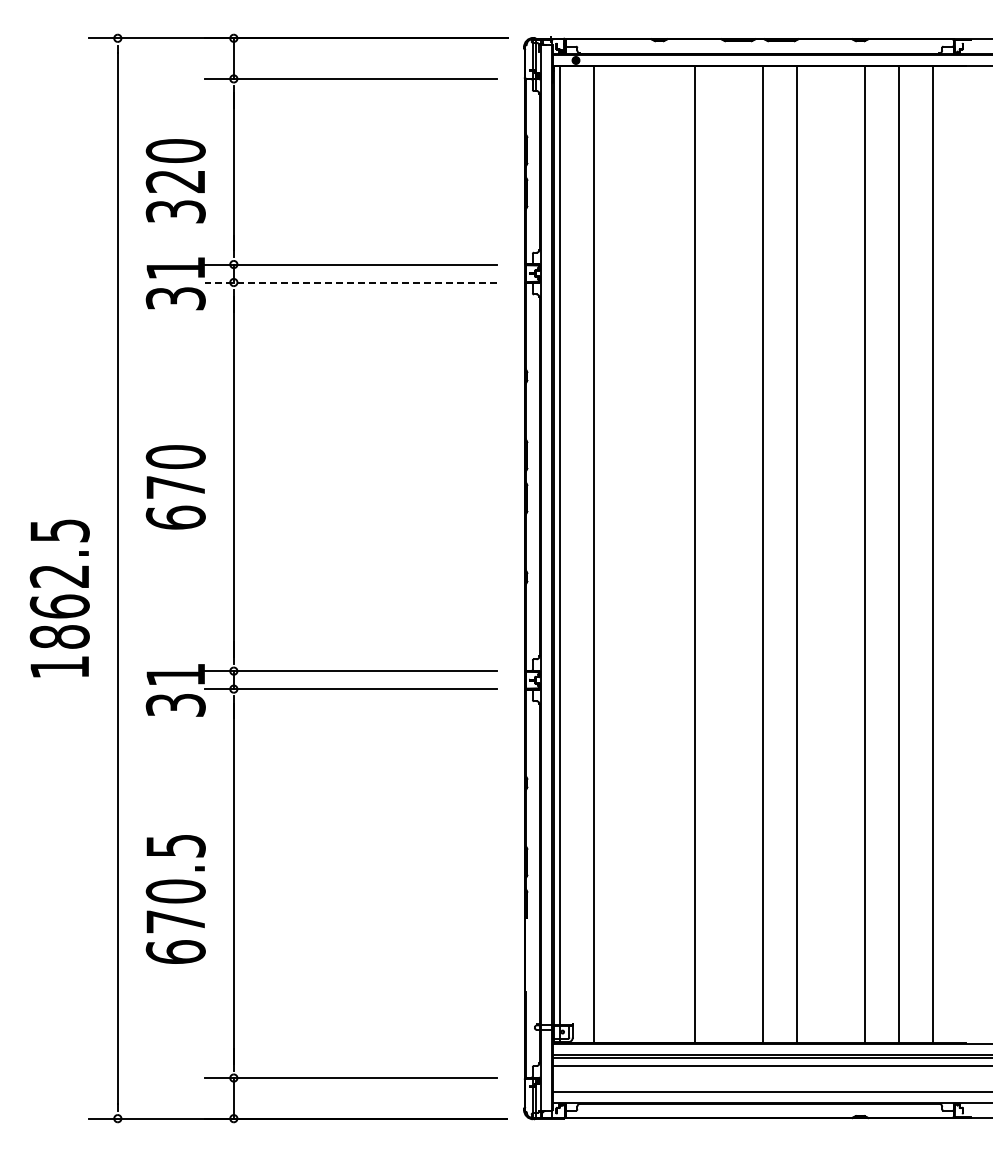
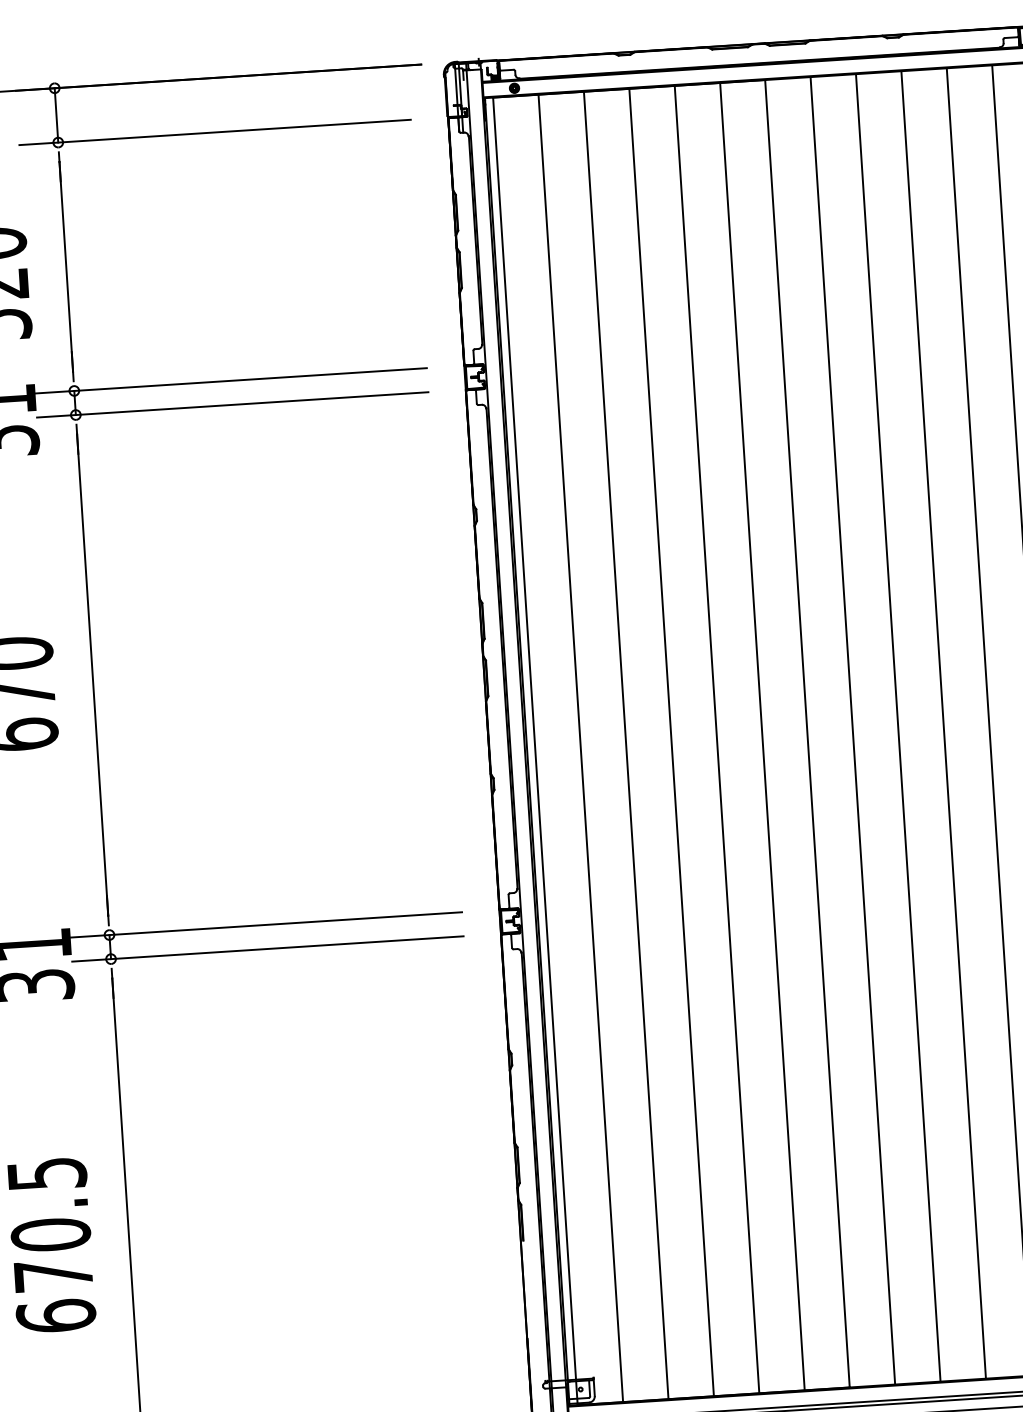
line: (350, 282) -> (231, 404), dashed -> solid
line: (627, 554) -> (626, 744), added
line: (661, 554) -> (671, 741), added
line: (729, 554) -> (762, 736), added
line: (830, 554) -> (897, 727), added

